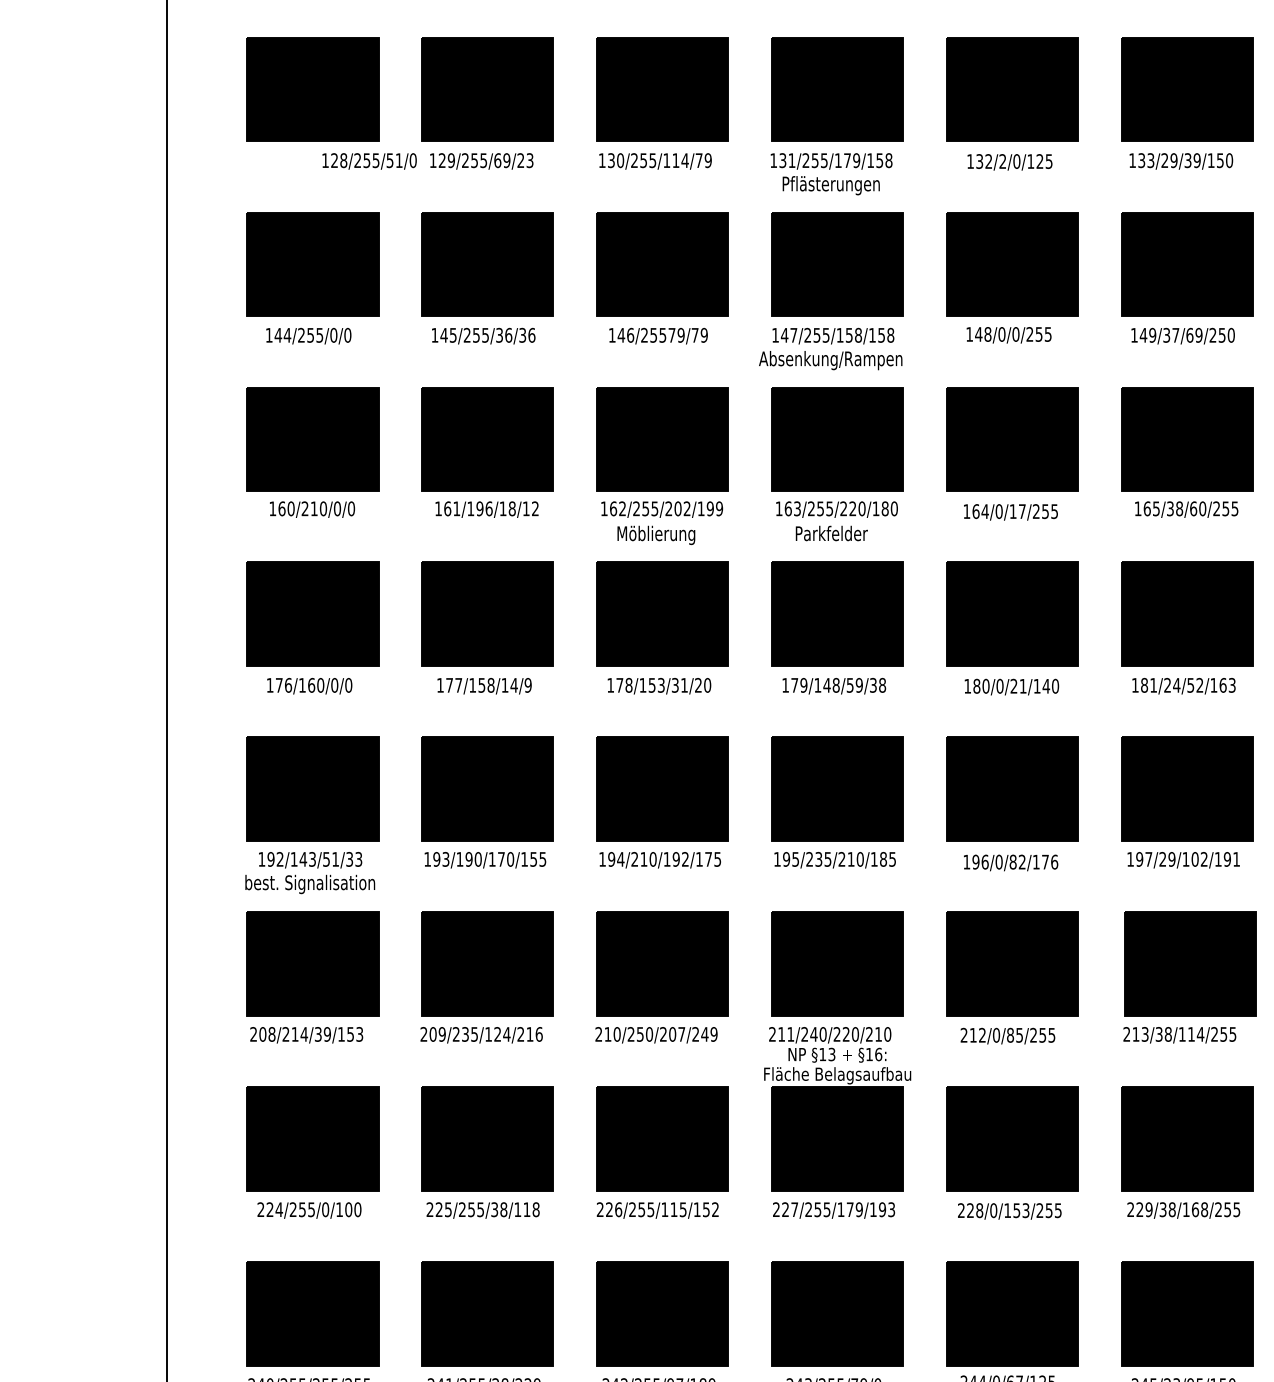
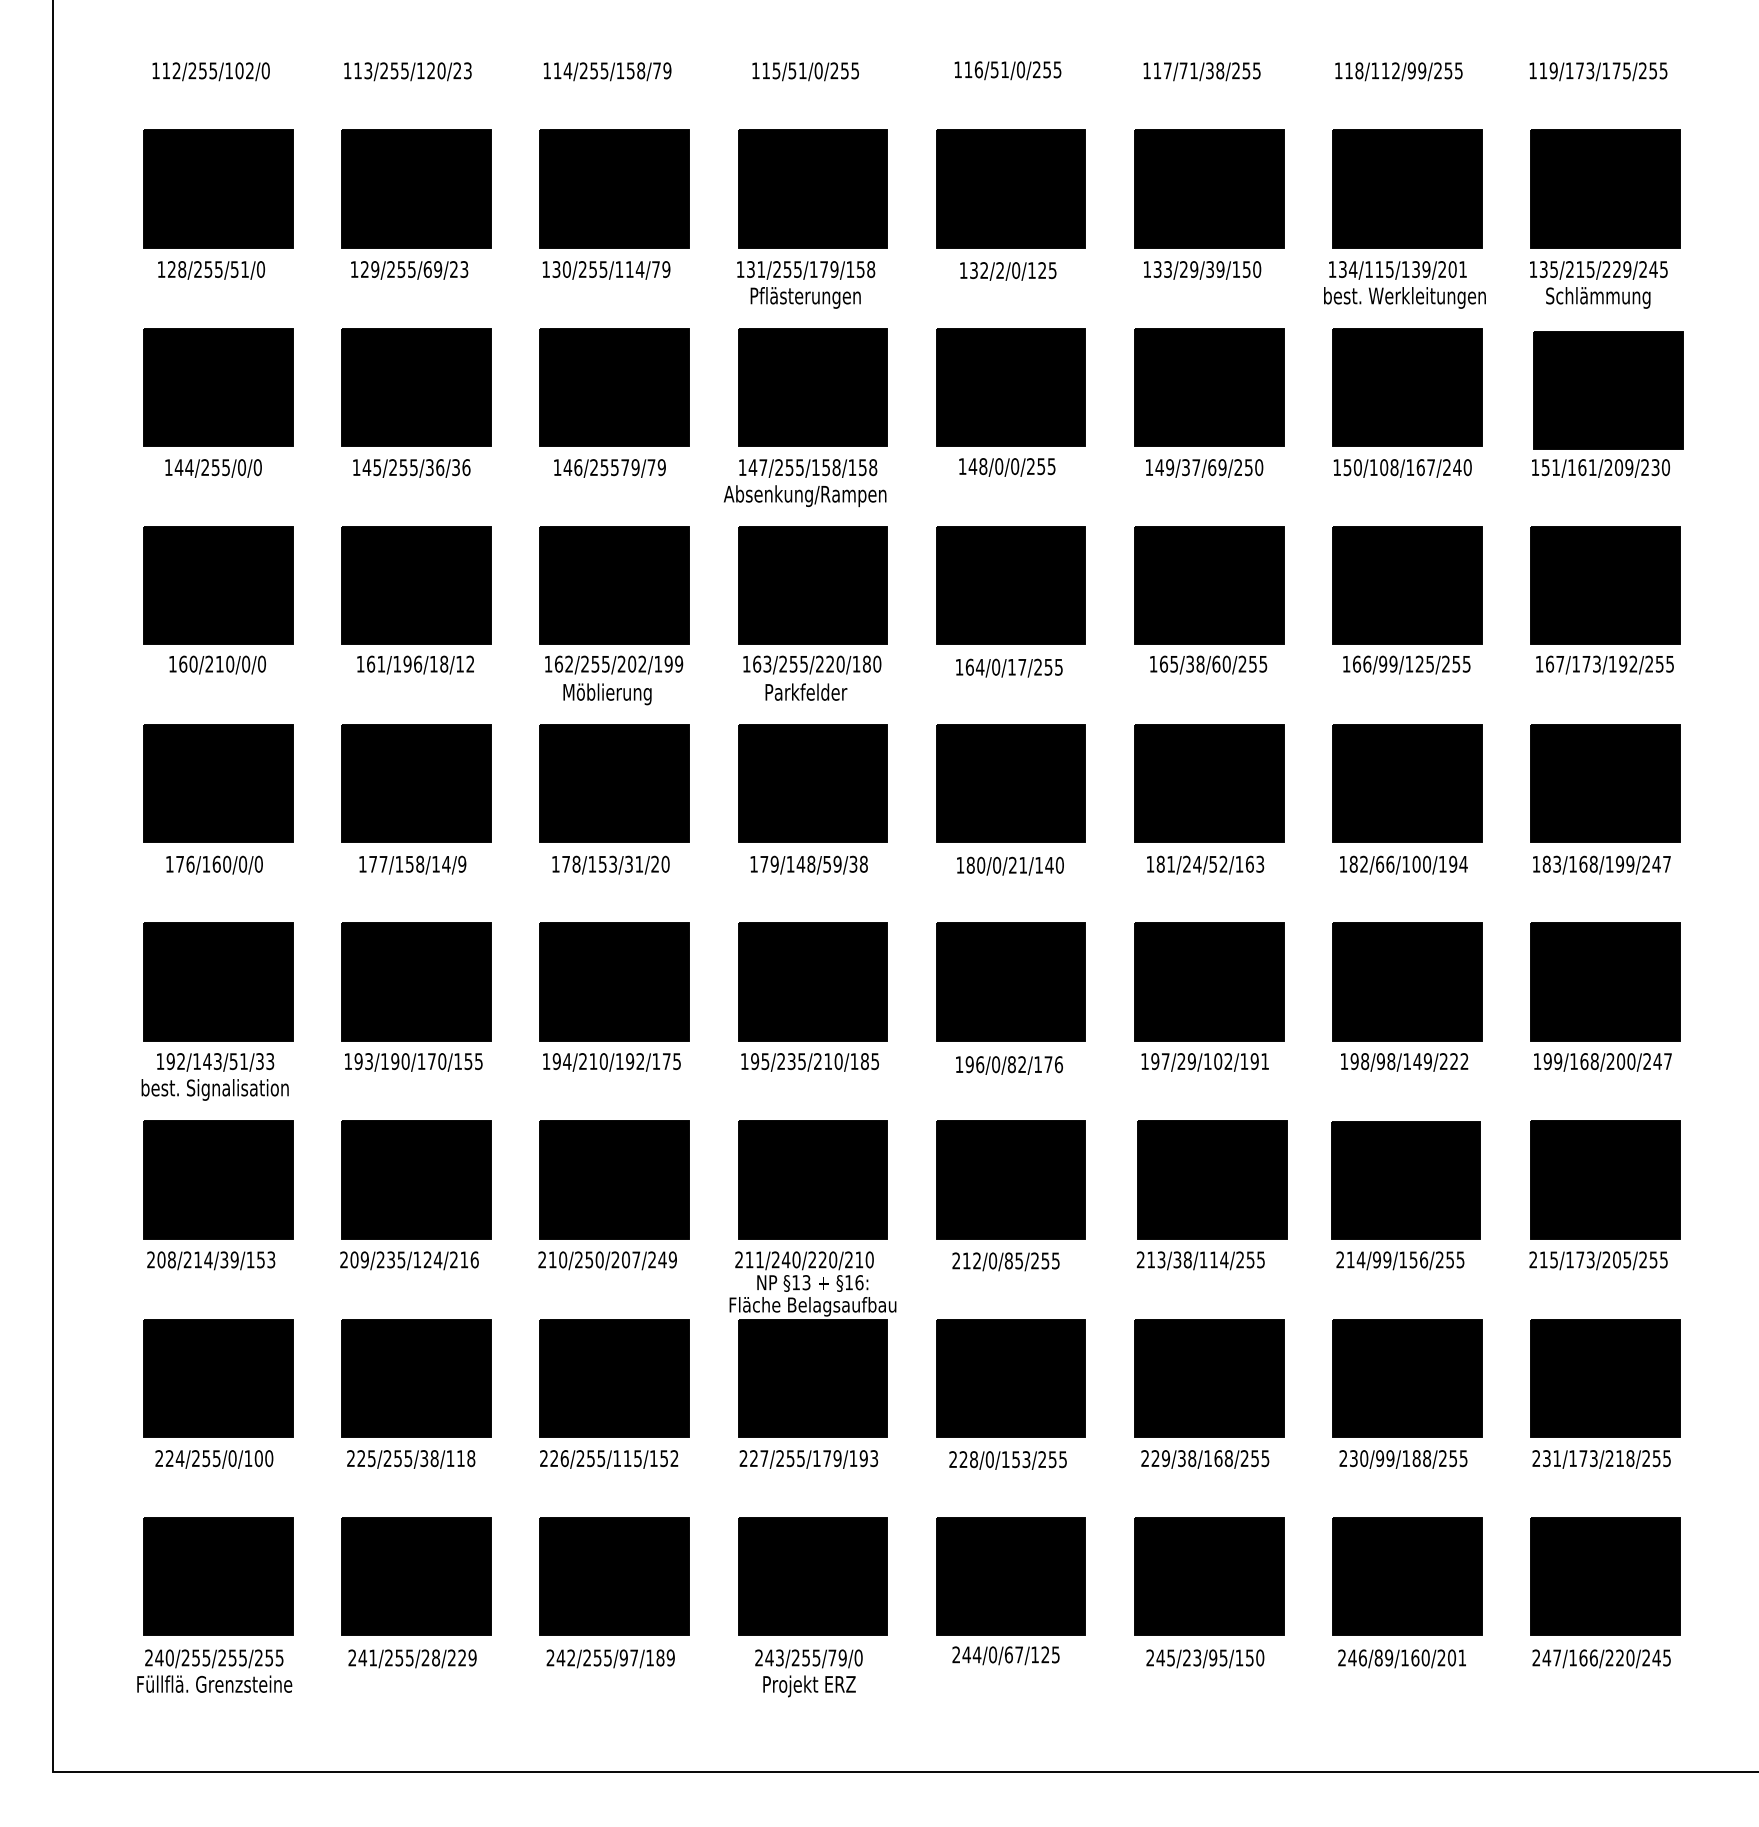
text: (369, 161) -> (211, 270), moved

